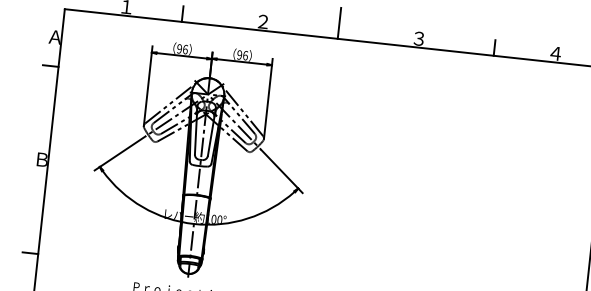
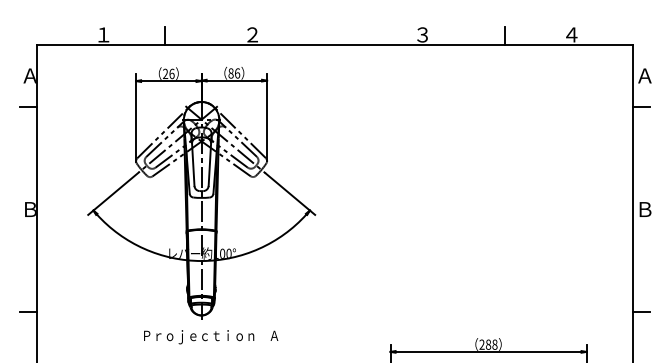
line: (339, 23) -> (334, 27), removed
text: (179, 49) -> (165, 74), 96 -> 26
text: (239, 55) -> (230, 73), 96 -> 86

